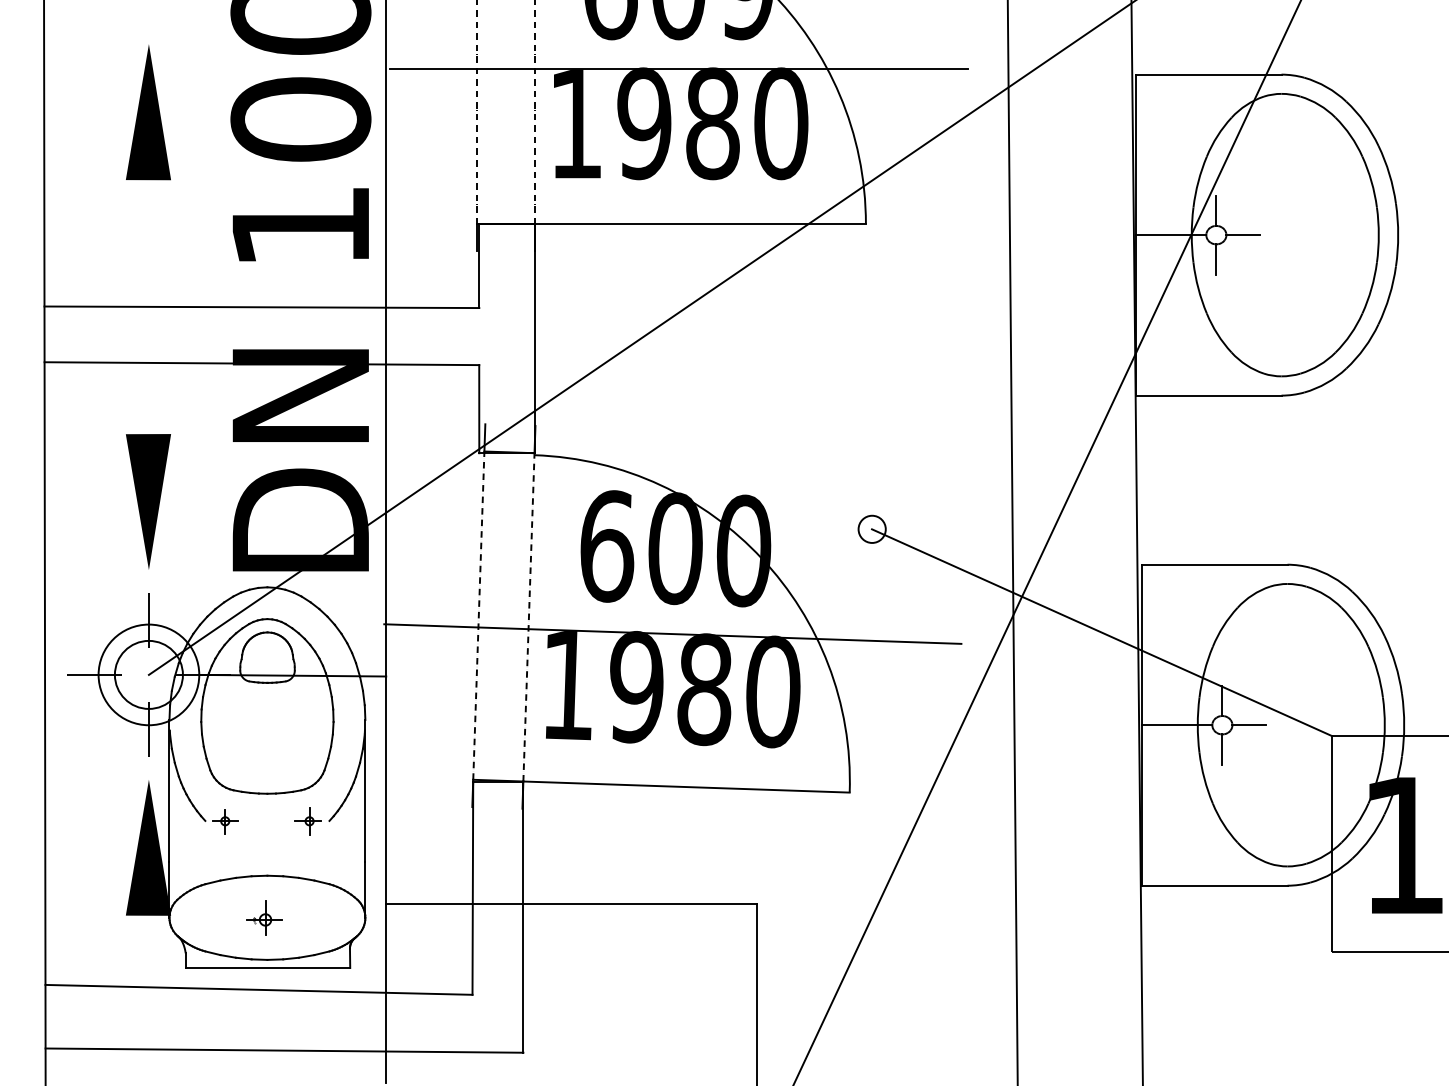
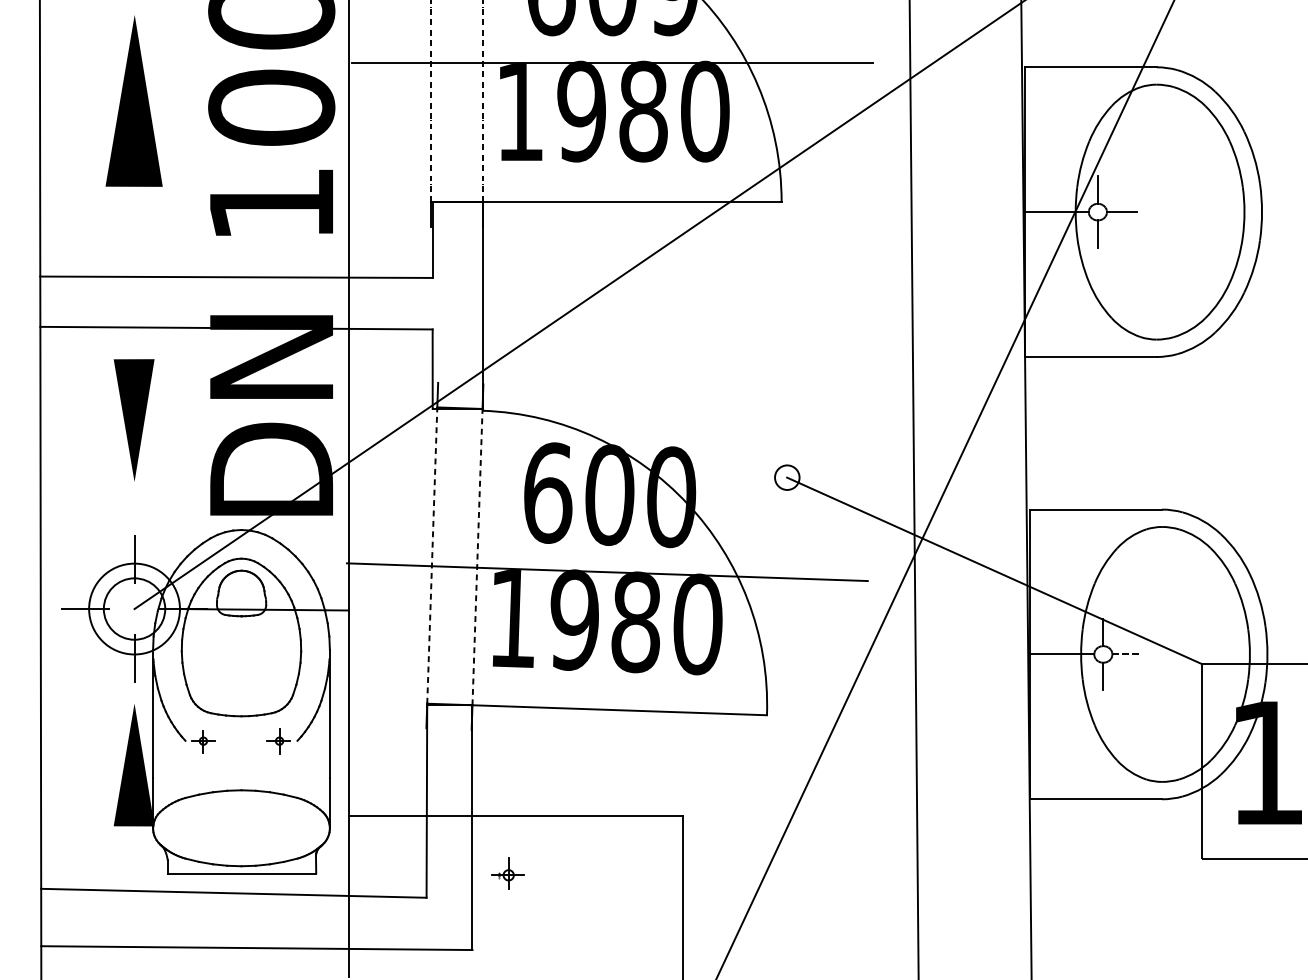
part: (148, 112) -> (134, 101), size x1.4
part: (148, 501) -> (134, 420), moved
line: (1248, 725) -> (1126, 654), solid -> dashed
part: (264, 917) -> (507, 873), moved

